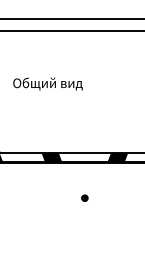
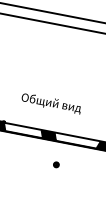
text: (47, 83) -> (51, 102), moved
part: (84, 197) -> (56, 164), moved

